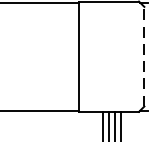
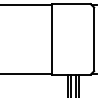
line: (144, 56) -> (94, 39), dashed -> solid

